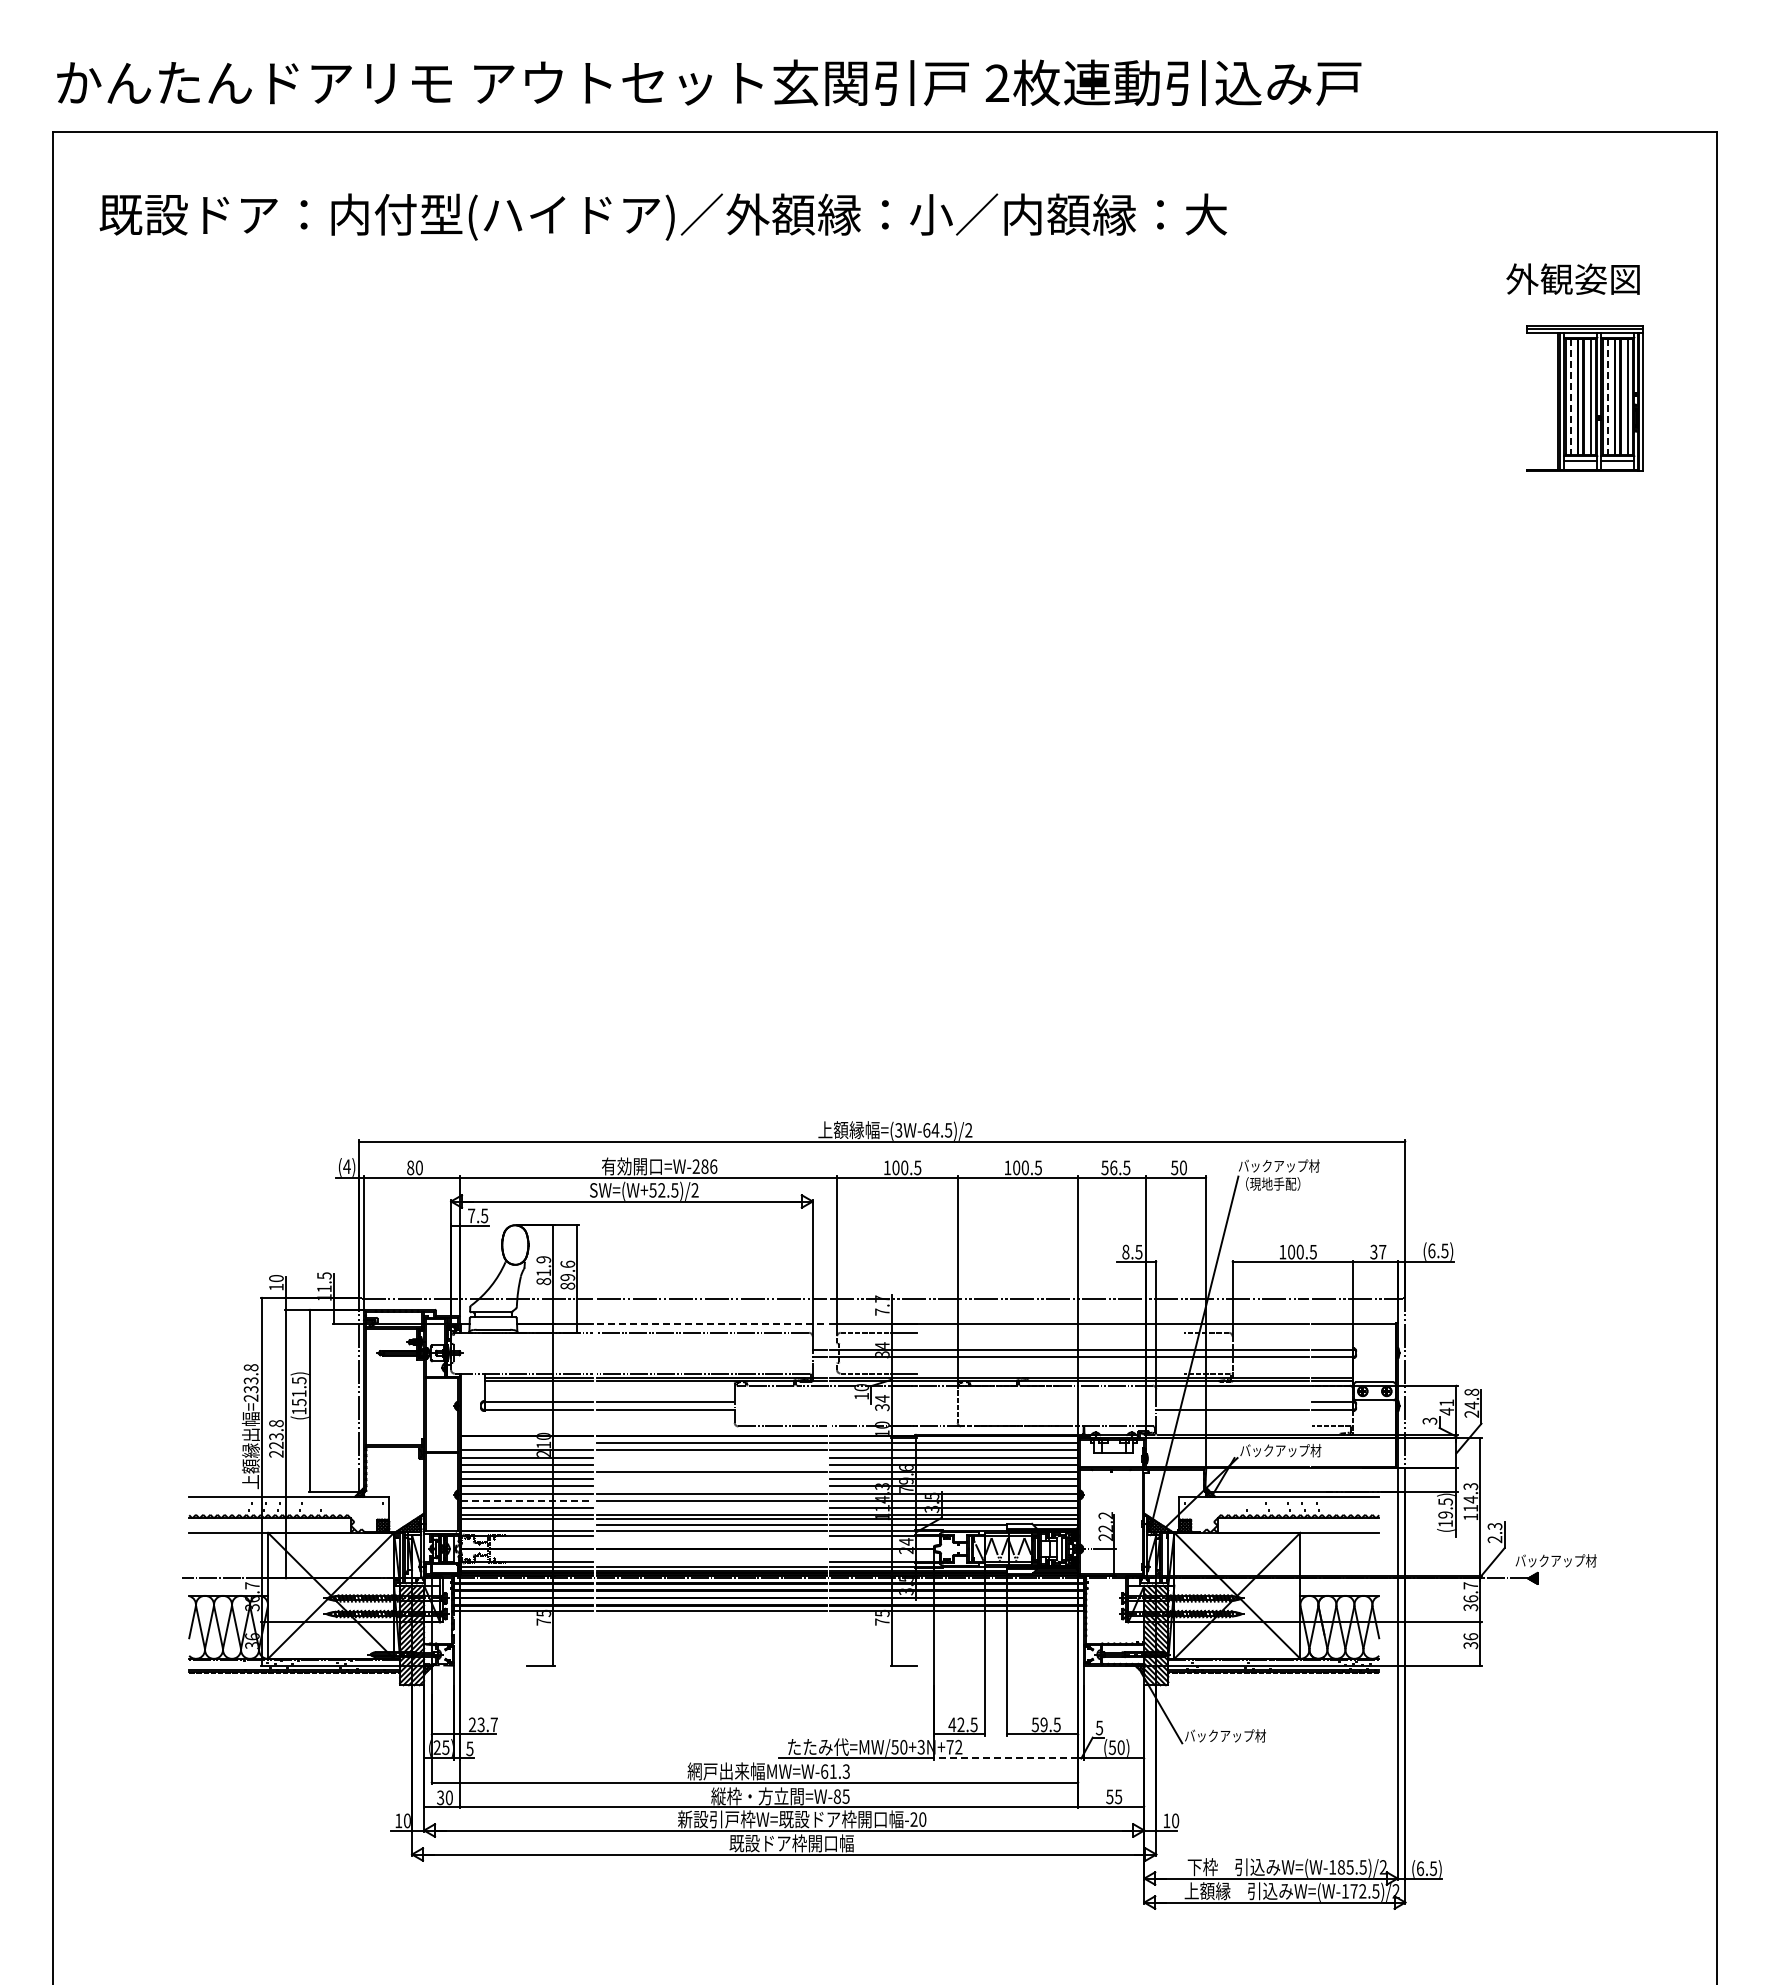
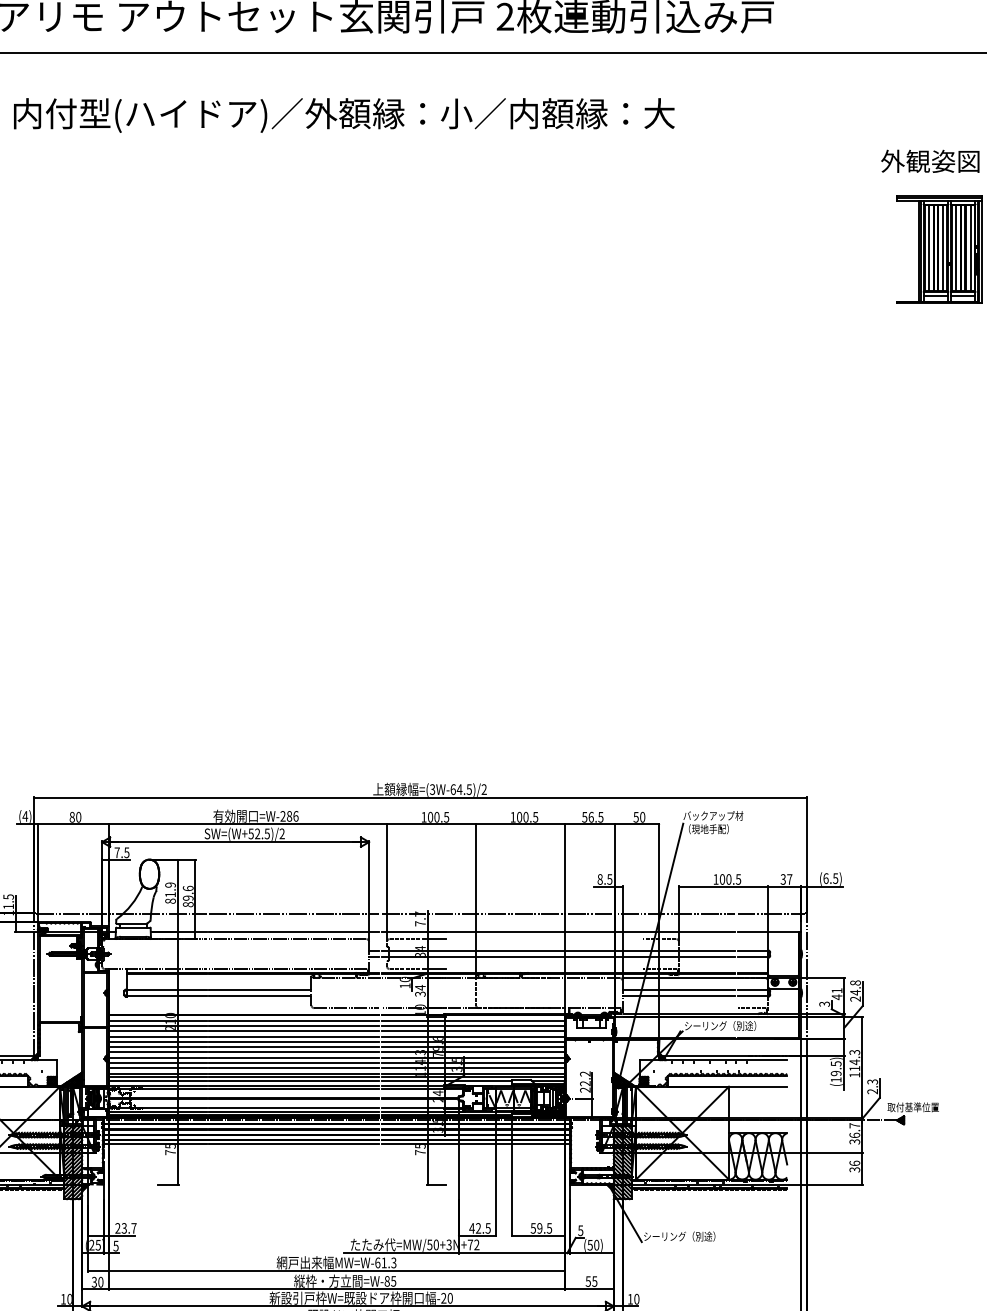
line: (1570, 396) -> (928, 247), dashed -> solid
line: (1607, 396) -> (955, 247), dashed -> solid
line: (712, 1323) -> (295, 932), dashed -> solid
line: (1232, 1402) -> (678, 990), added
line: (526, 1443) -> (157, 1020), added
text: (1288, 1450) -> (720, 1025), バックアップ材 -> シーリング（別途）
line: (711, 1457) -> (294, 1031), added
line: (711, 1464) -> (294, 1036), added
line: (711, 1479) -> (294, 1047), added
line: (711, 1486) -> (294, 1052), added
line: (527, 1500) -> (158, 1062), dashed -> solid
line: (711, 1508) -> (294, 1068), added
line: (526, 1525) -> (157, 1081), added
line: (711, 1536) -> (294, 1089), added
text: (1555, 1560) -> (917, 1107), バックアップ材 -> 取付基準位置
line: (711, 1561) -> (294, 1107), added
text: (1233, 1735) -> (679, 1236), バックアップ材 -> シーリング（別途）
line: (1005, 1758) -> (511, 1253), dashed -> solid

